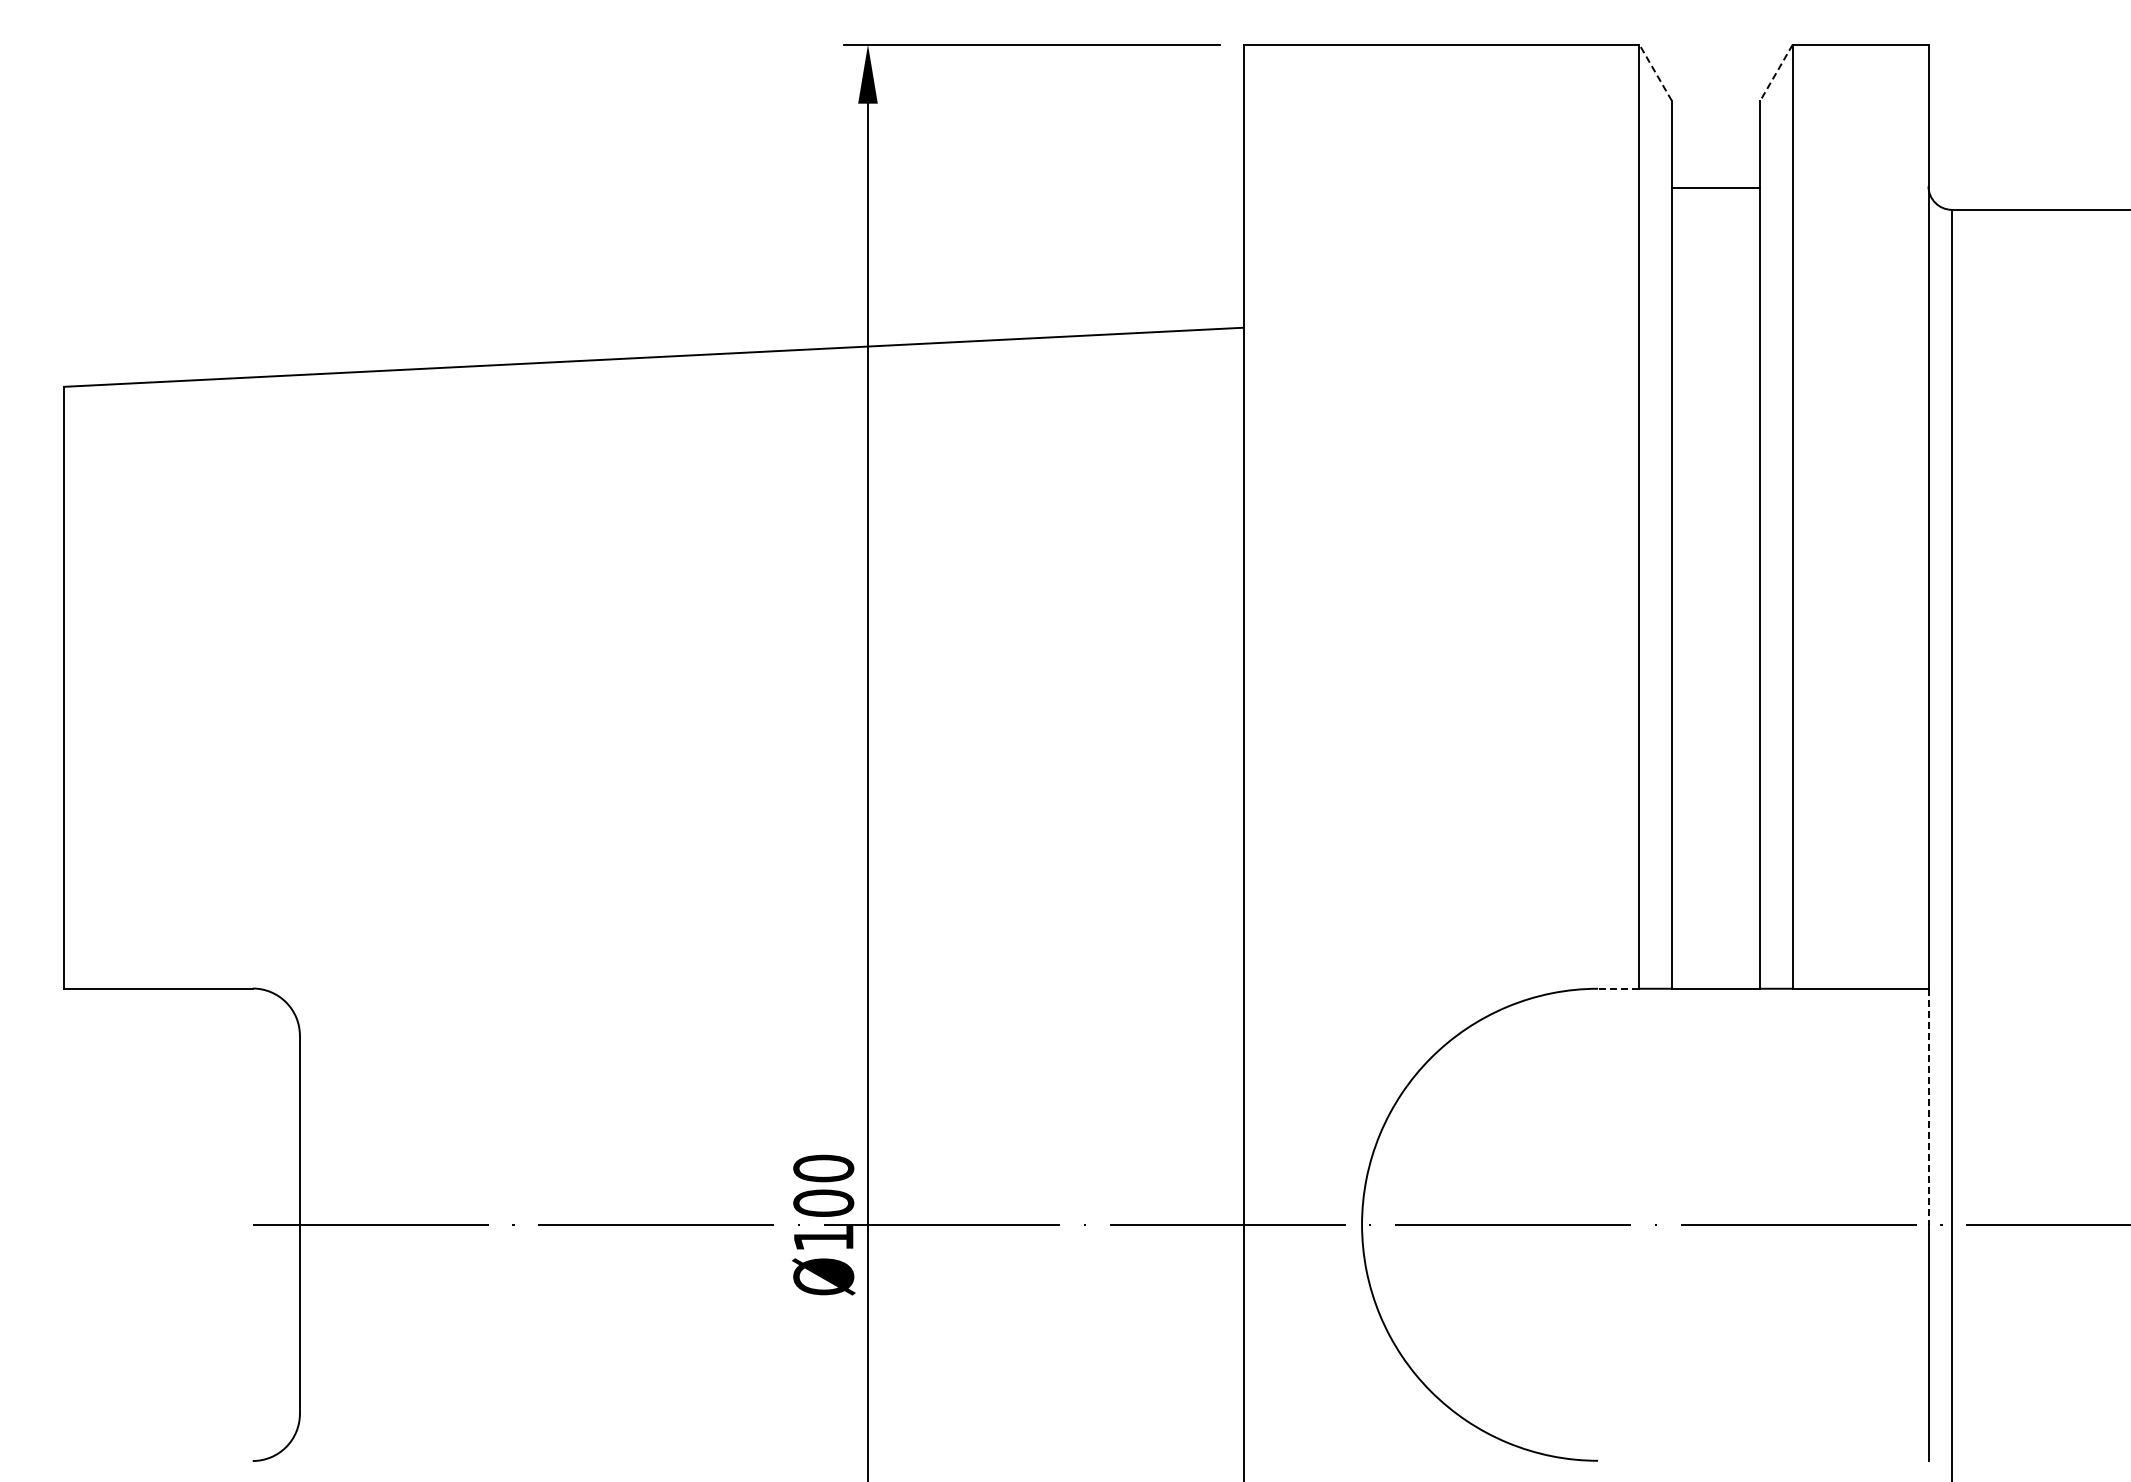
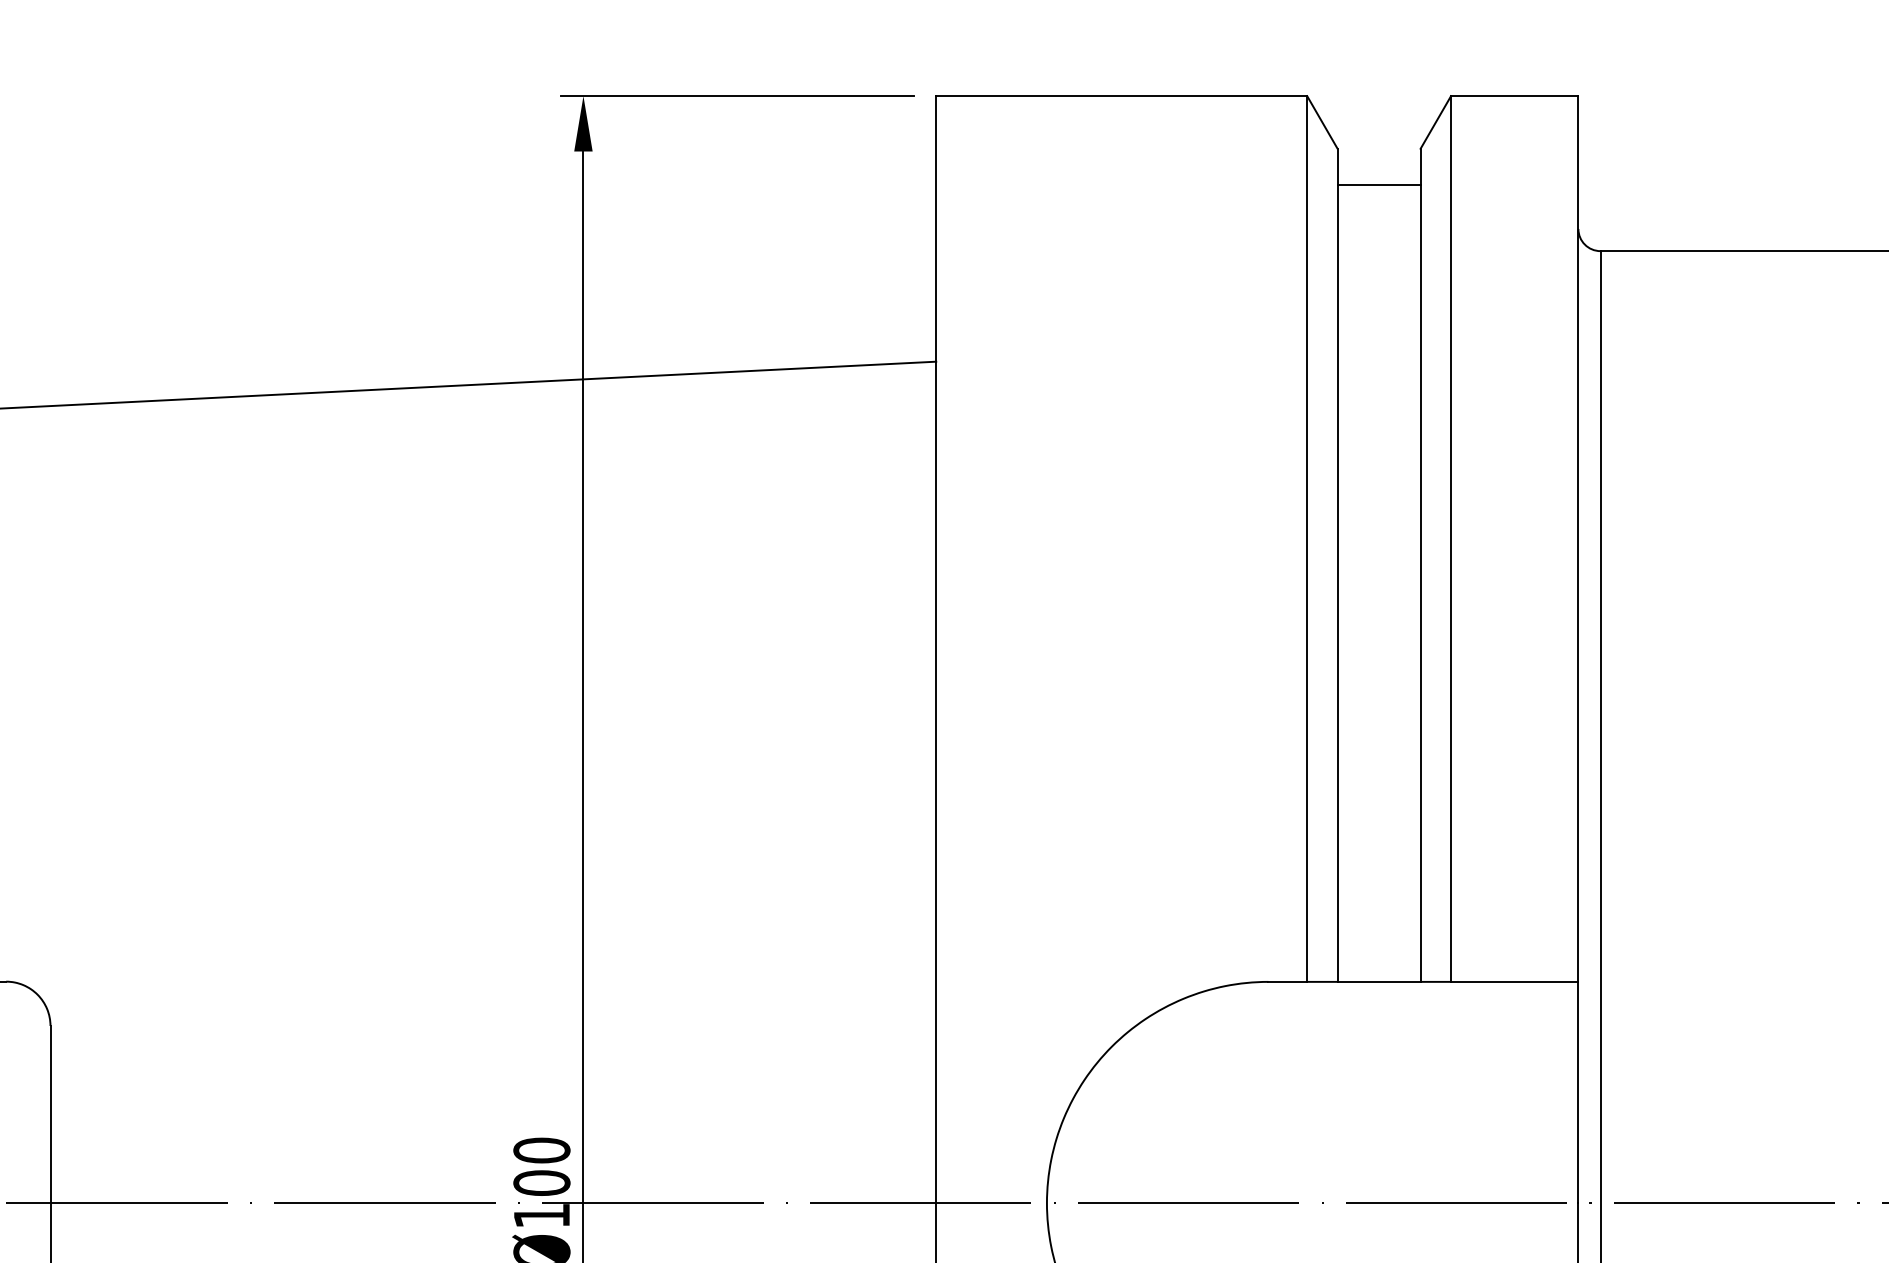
line: (1655, 72) -> (1322, 122), dashed -> solid
line: (1776, 73) -> (1435, 123), dashed -> solid
line: (1715, 188) -> (1378, 185), moved
line: (1618, 988) -> (1287, 981), dashed -> solid
line: (1928, 1107) -> (1578, 1093), dashed -> solid

